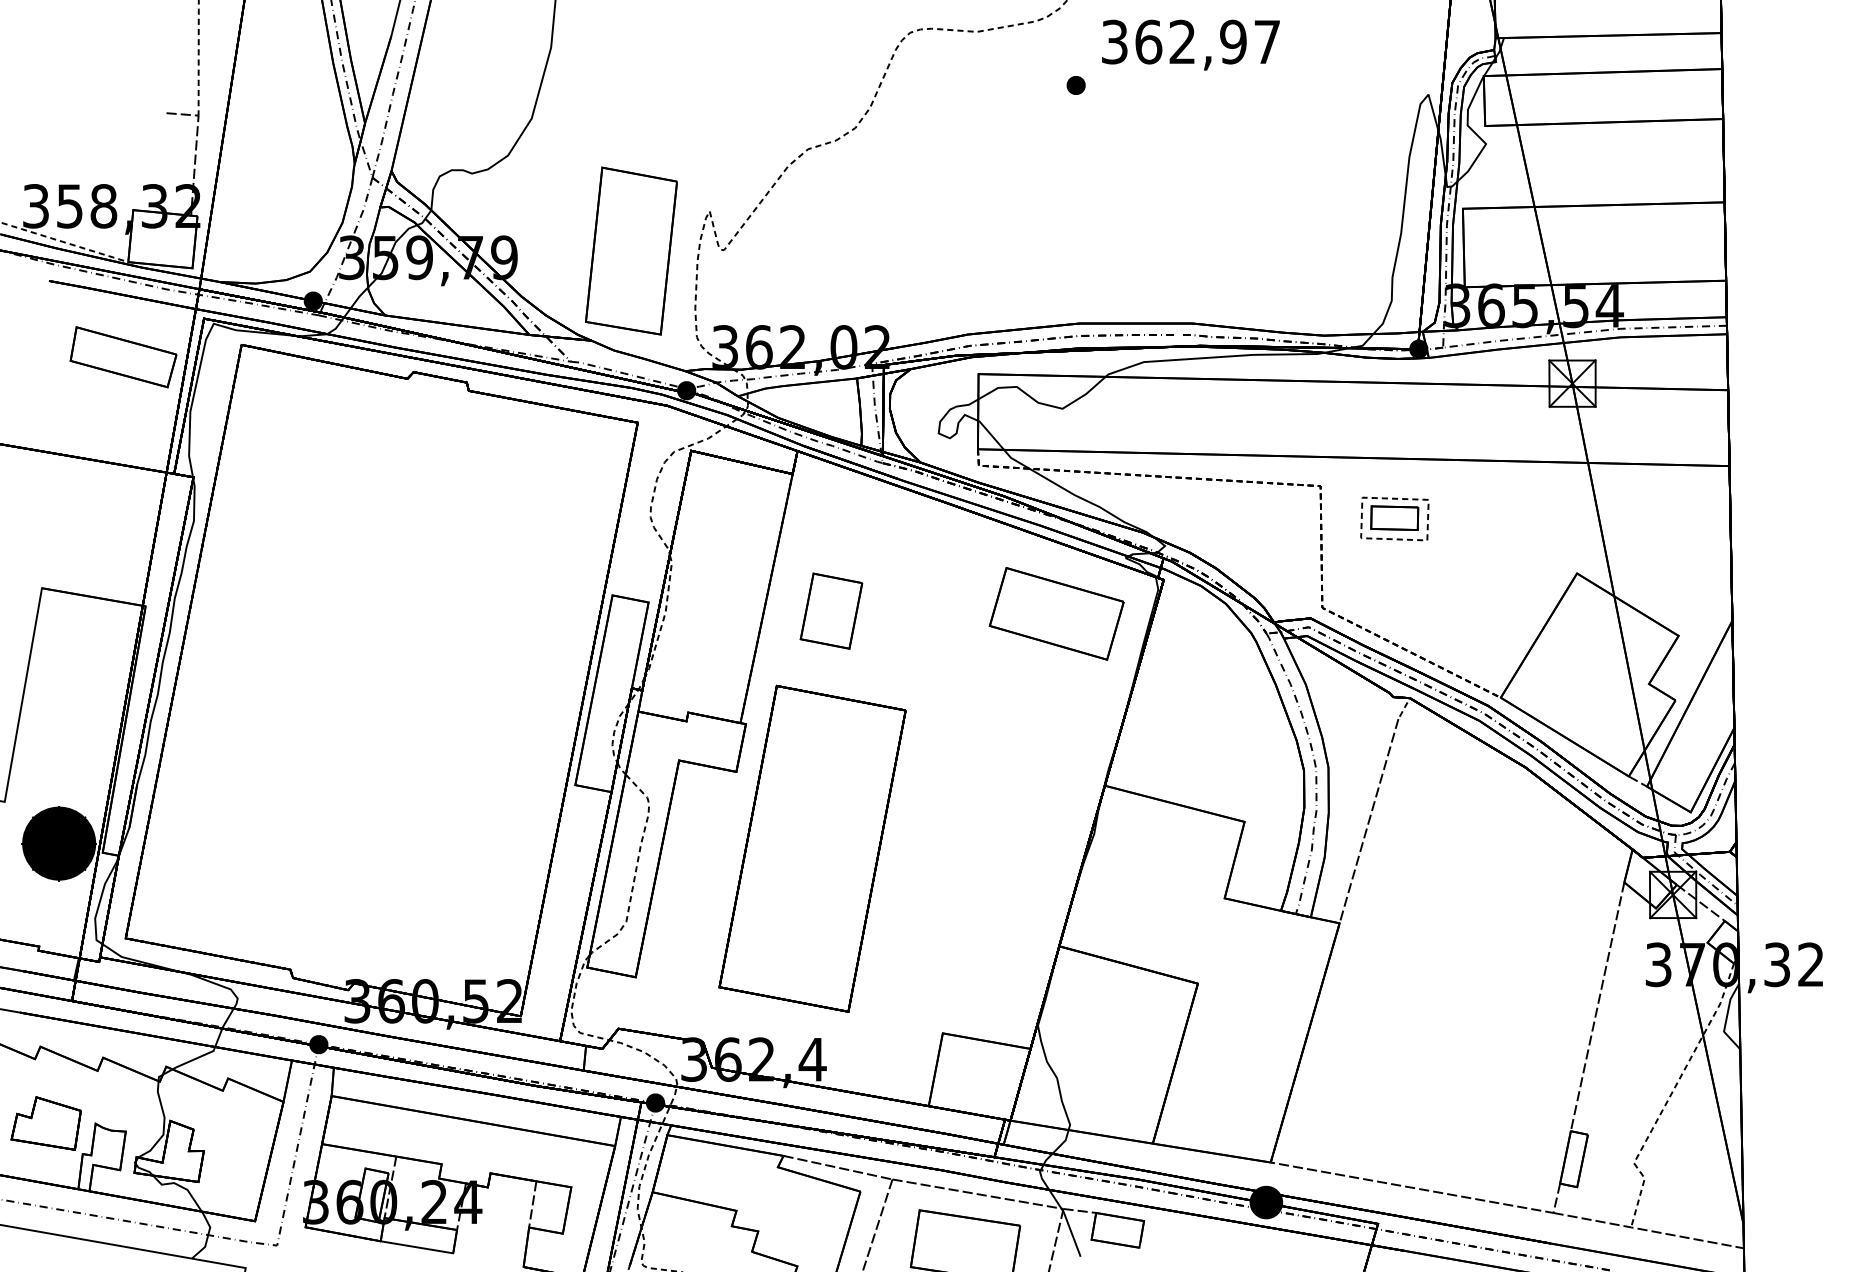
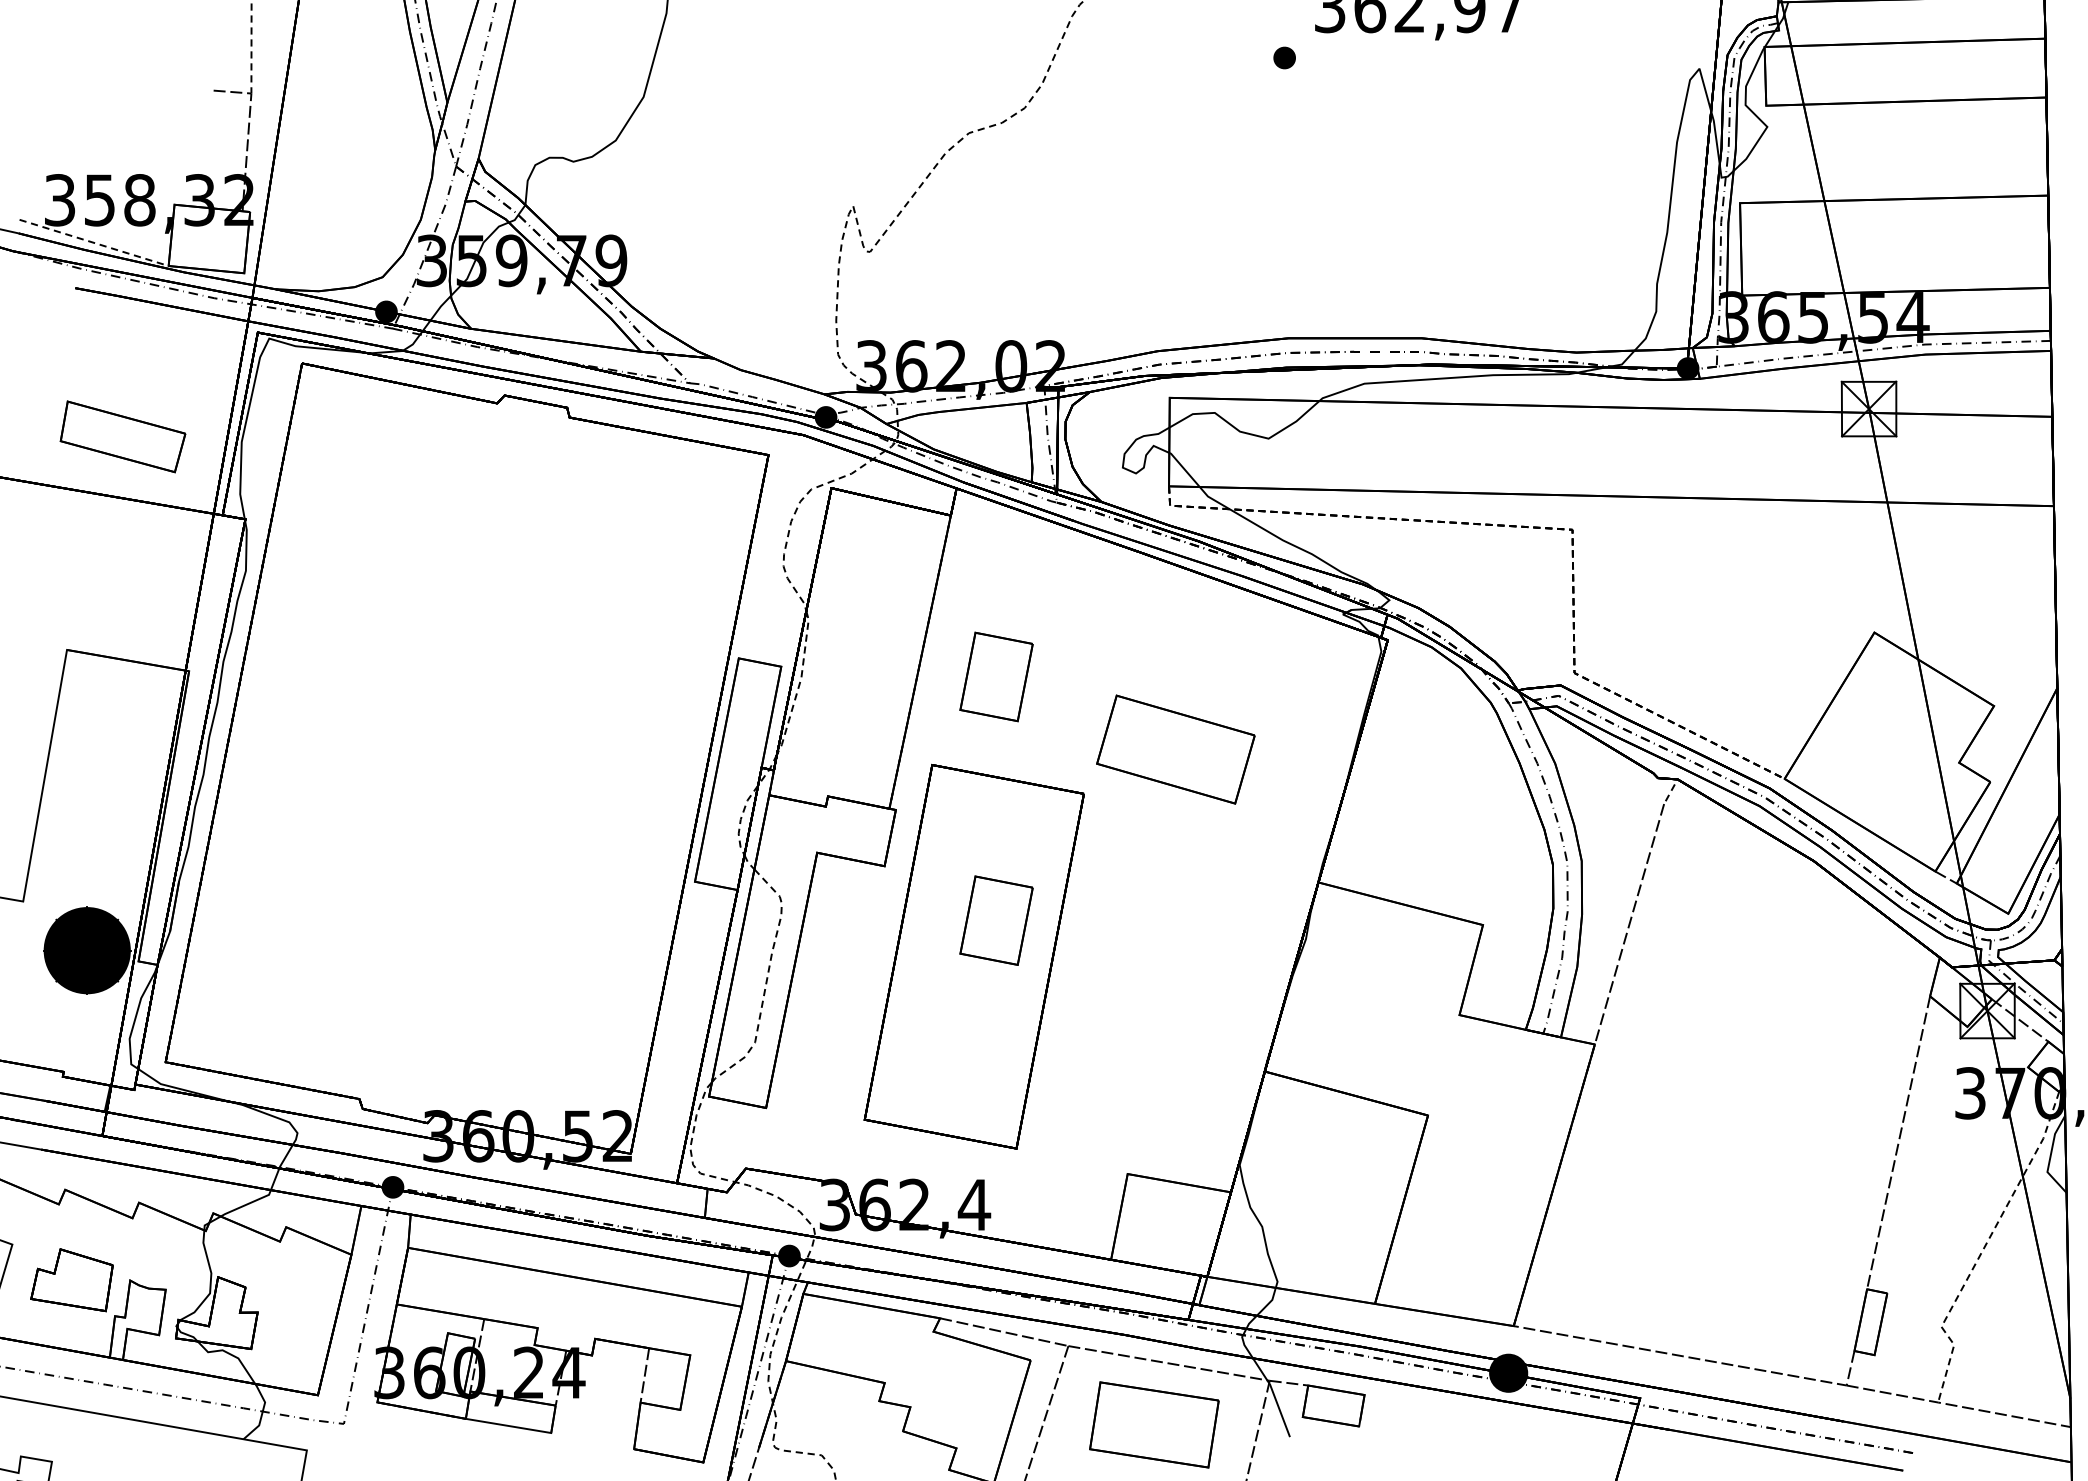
part: (631, 250) -> (761, 252), removed
part: (123, 357) -> (122, 437), moved
part: (1394, 518) -> (1659, 567), removed
part: (1056, 613) -> (1175, 749), moved
part: (831, 817) -> (996, 919), added

